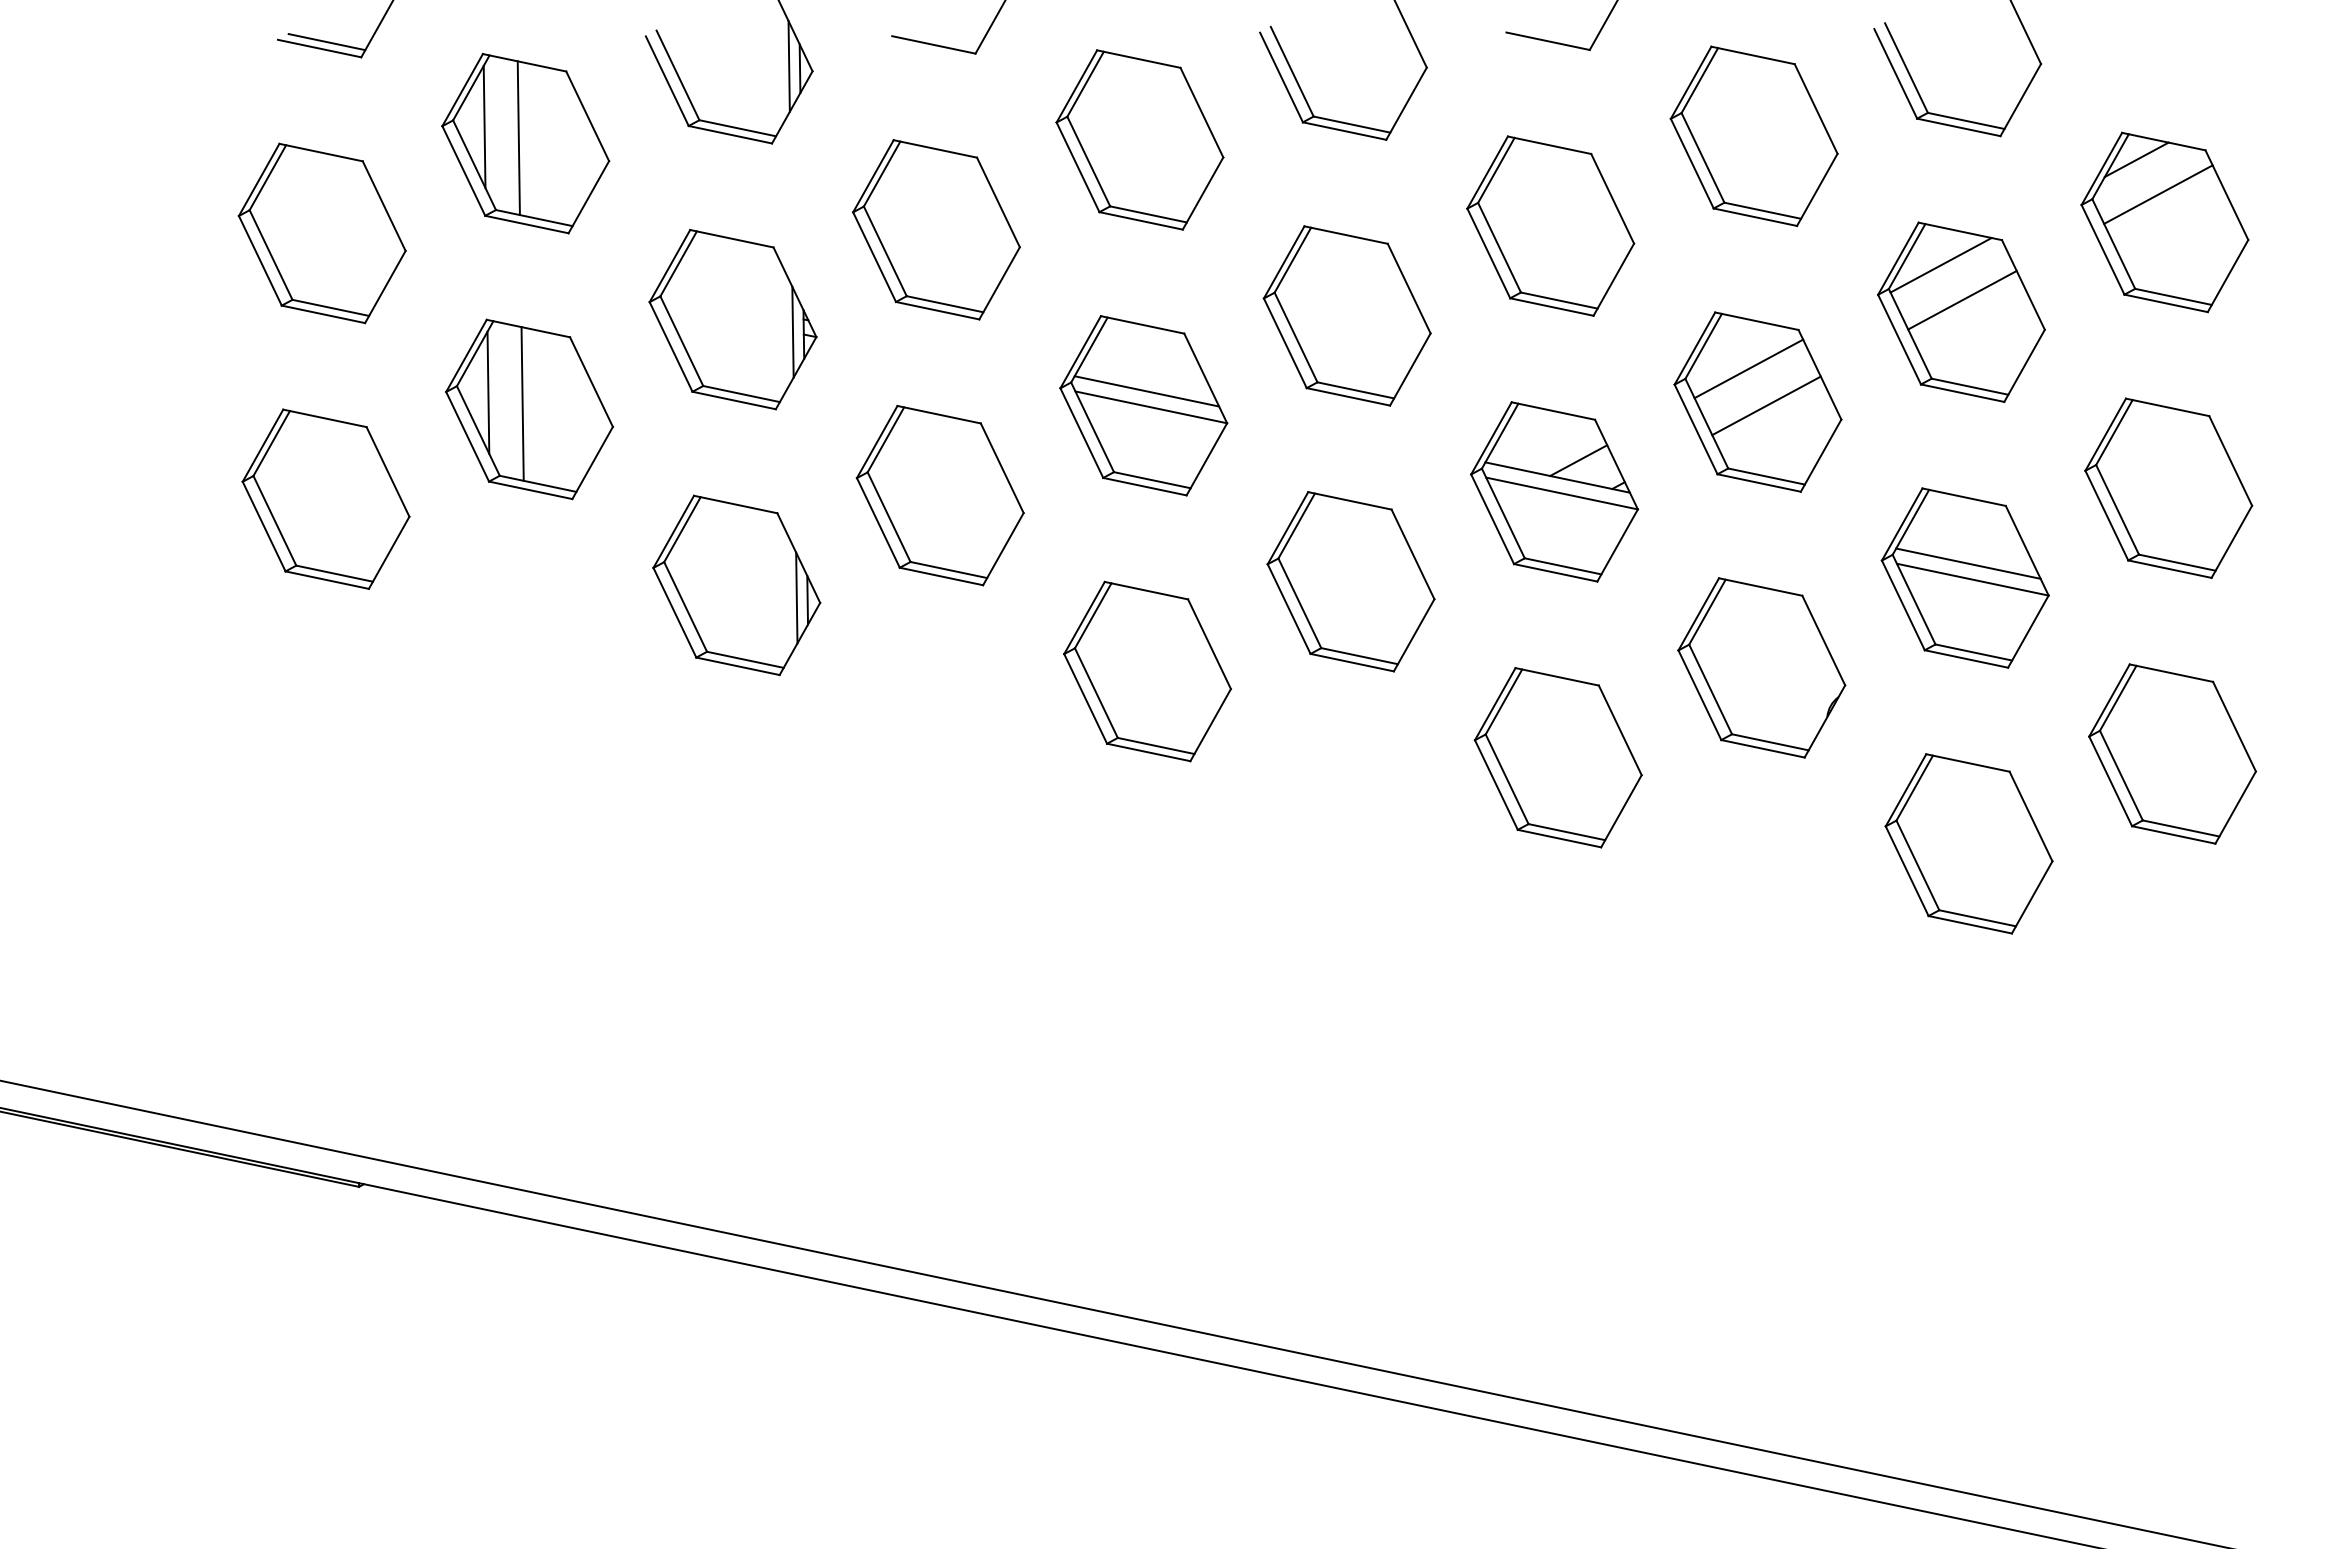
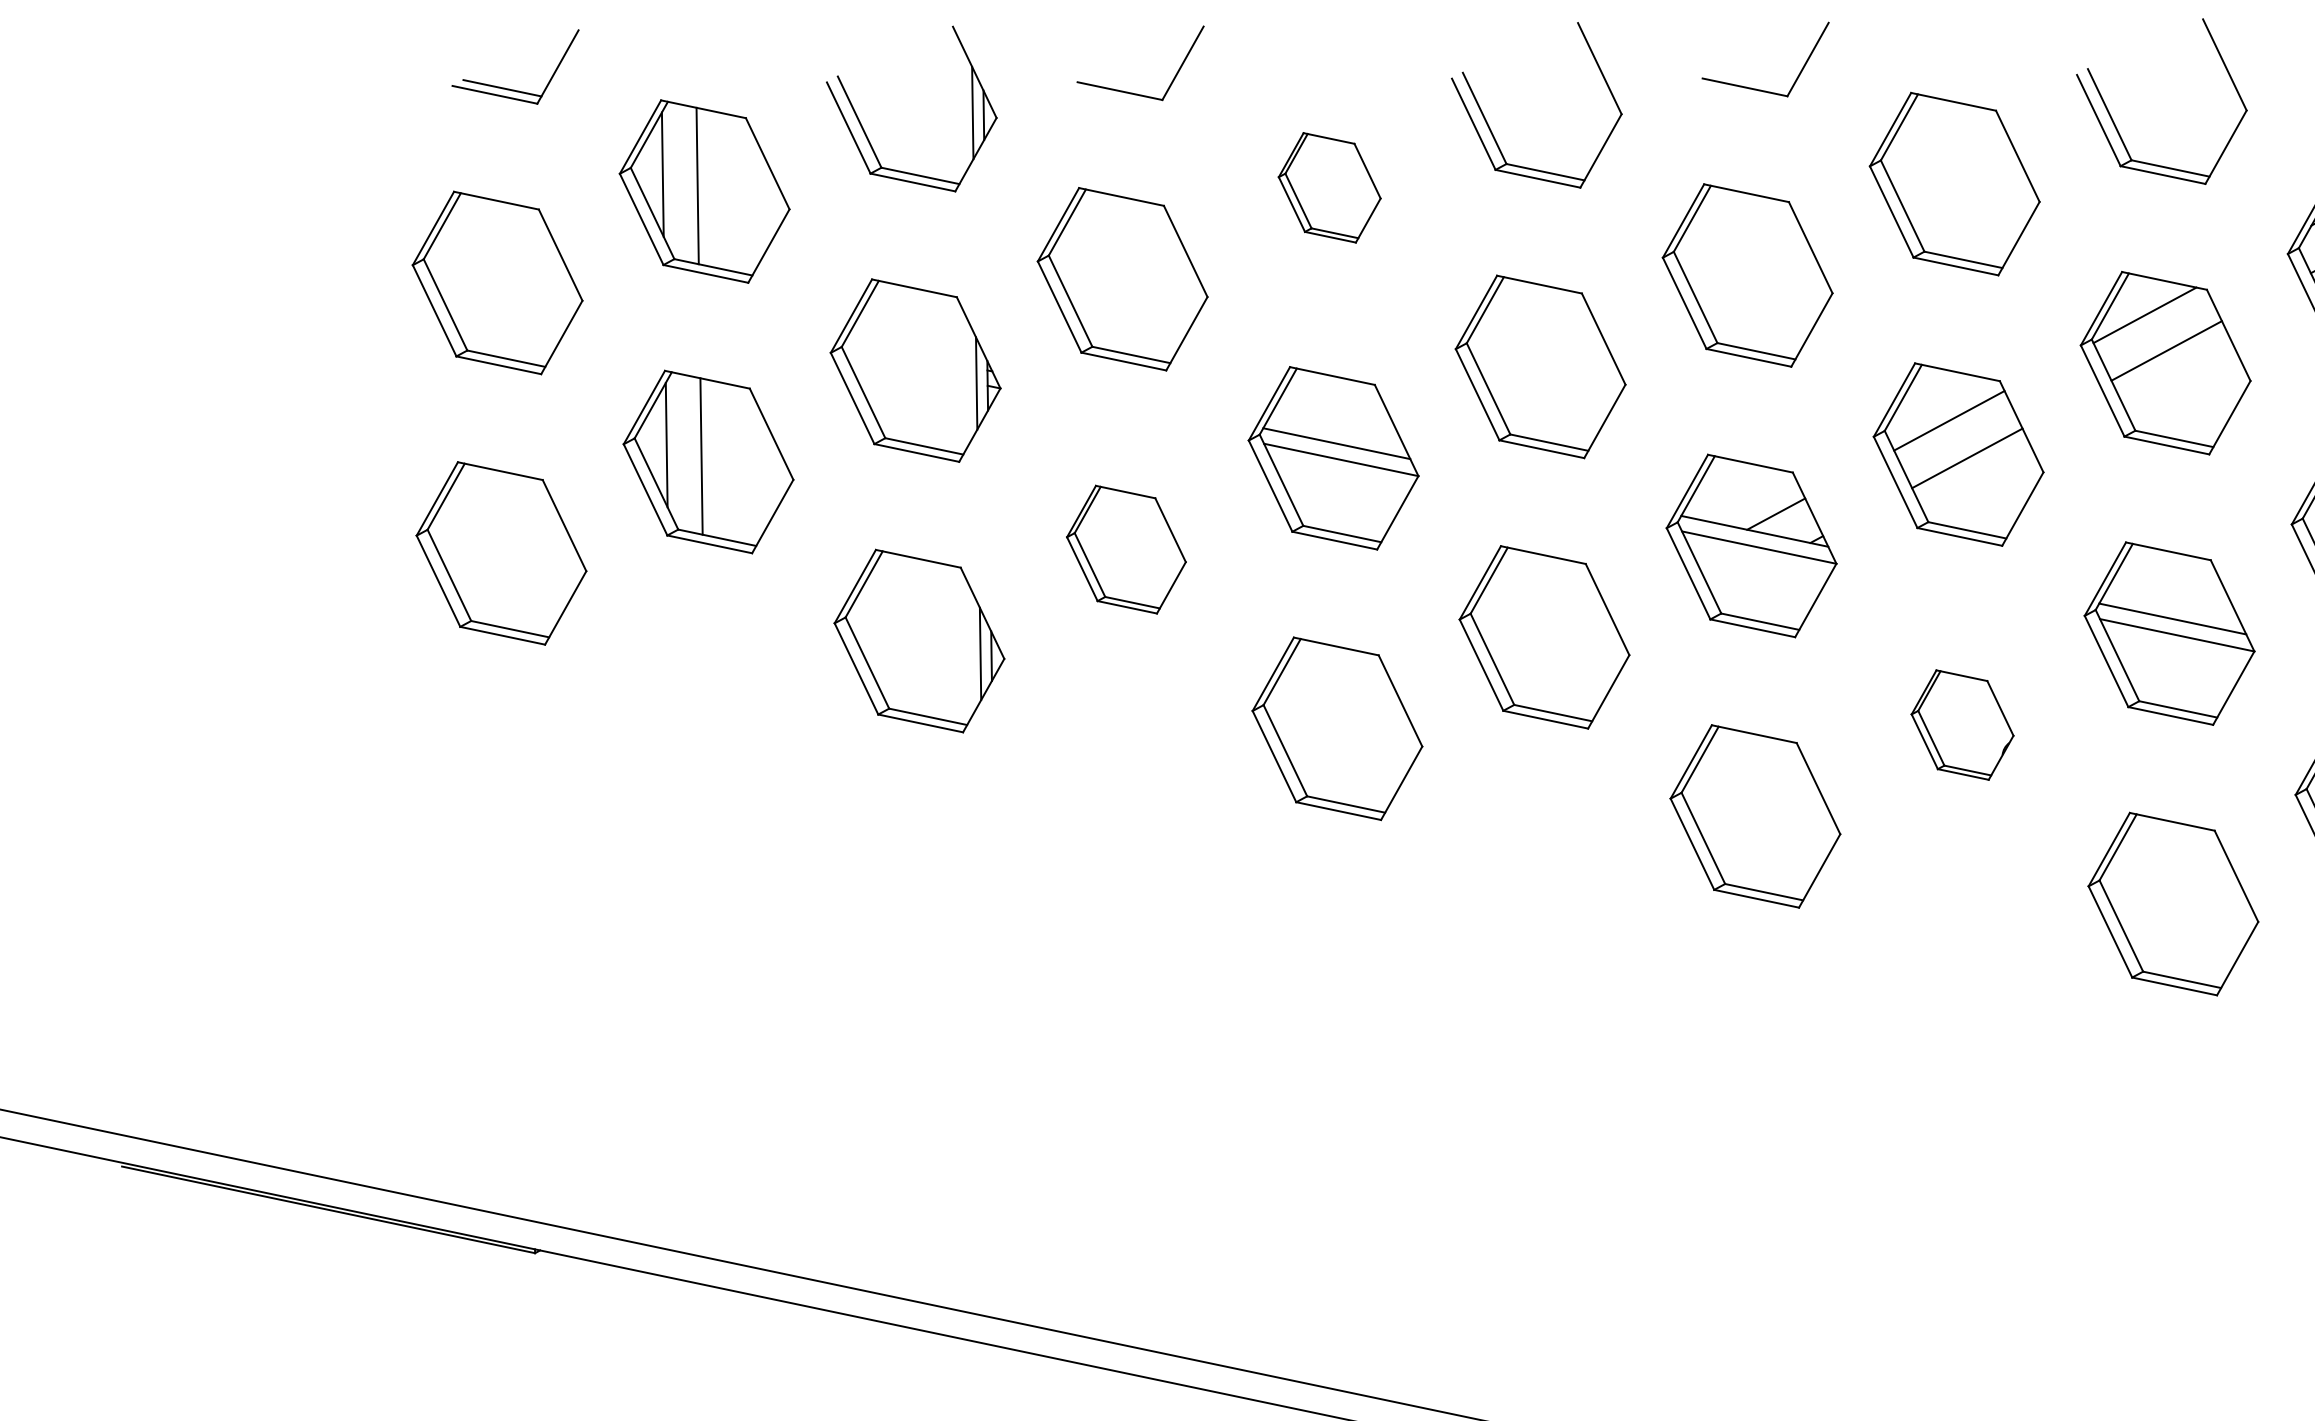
part: (1139, 139) -> (1329, 187), size x0.6
part: (939, 495) -> (1125, 549), size x0.7
part: (1761, 667) -> (1962, 724), size x0.6

